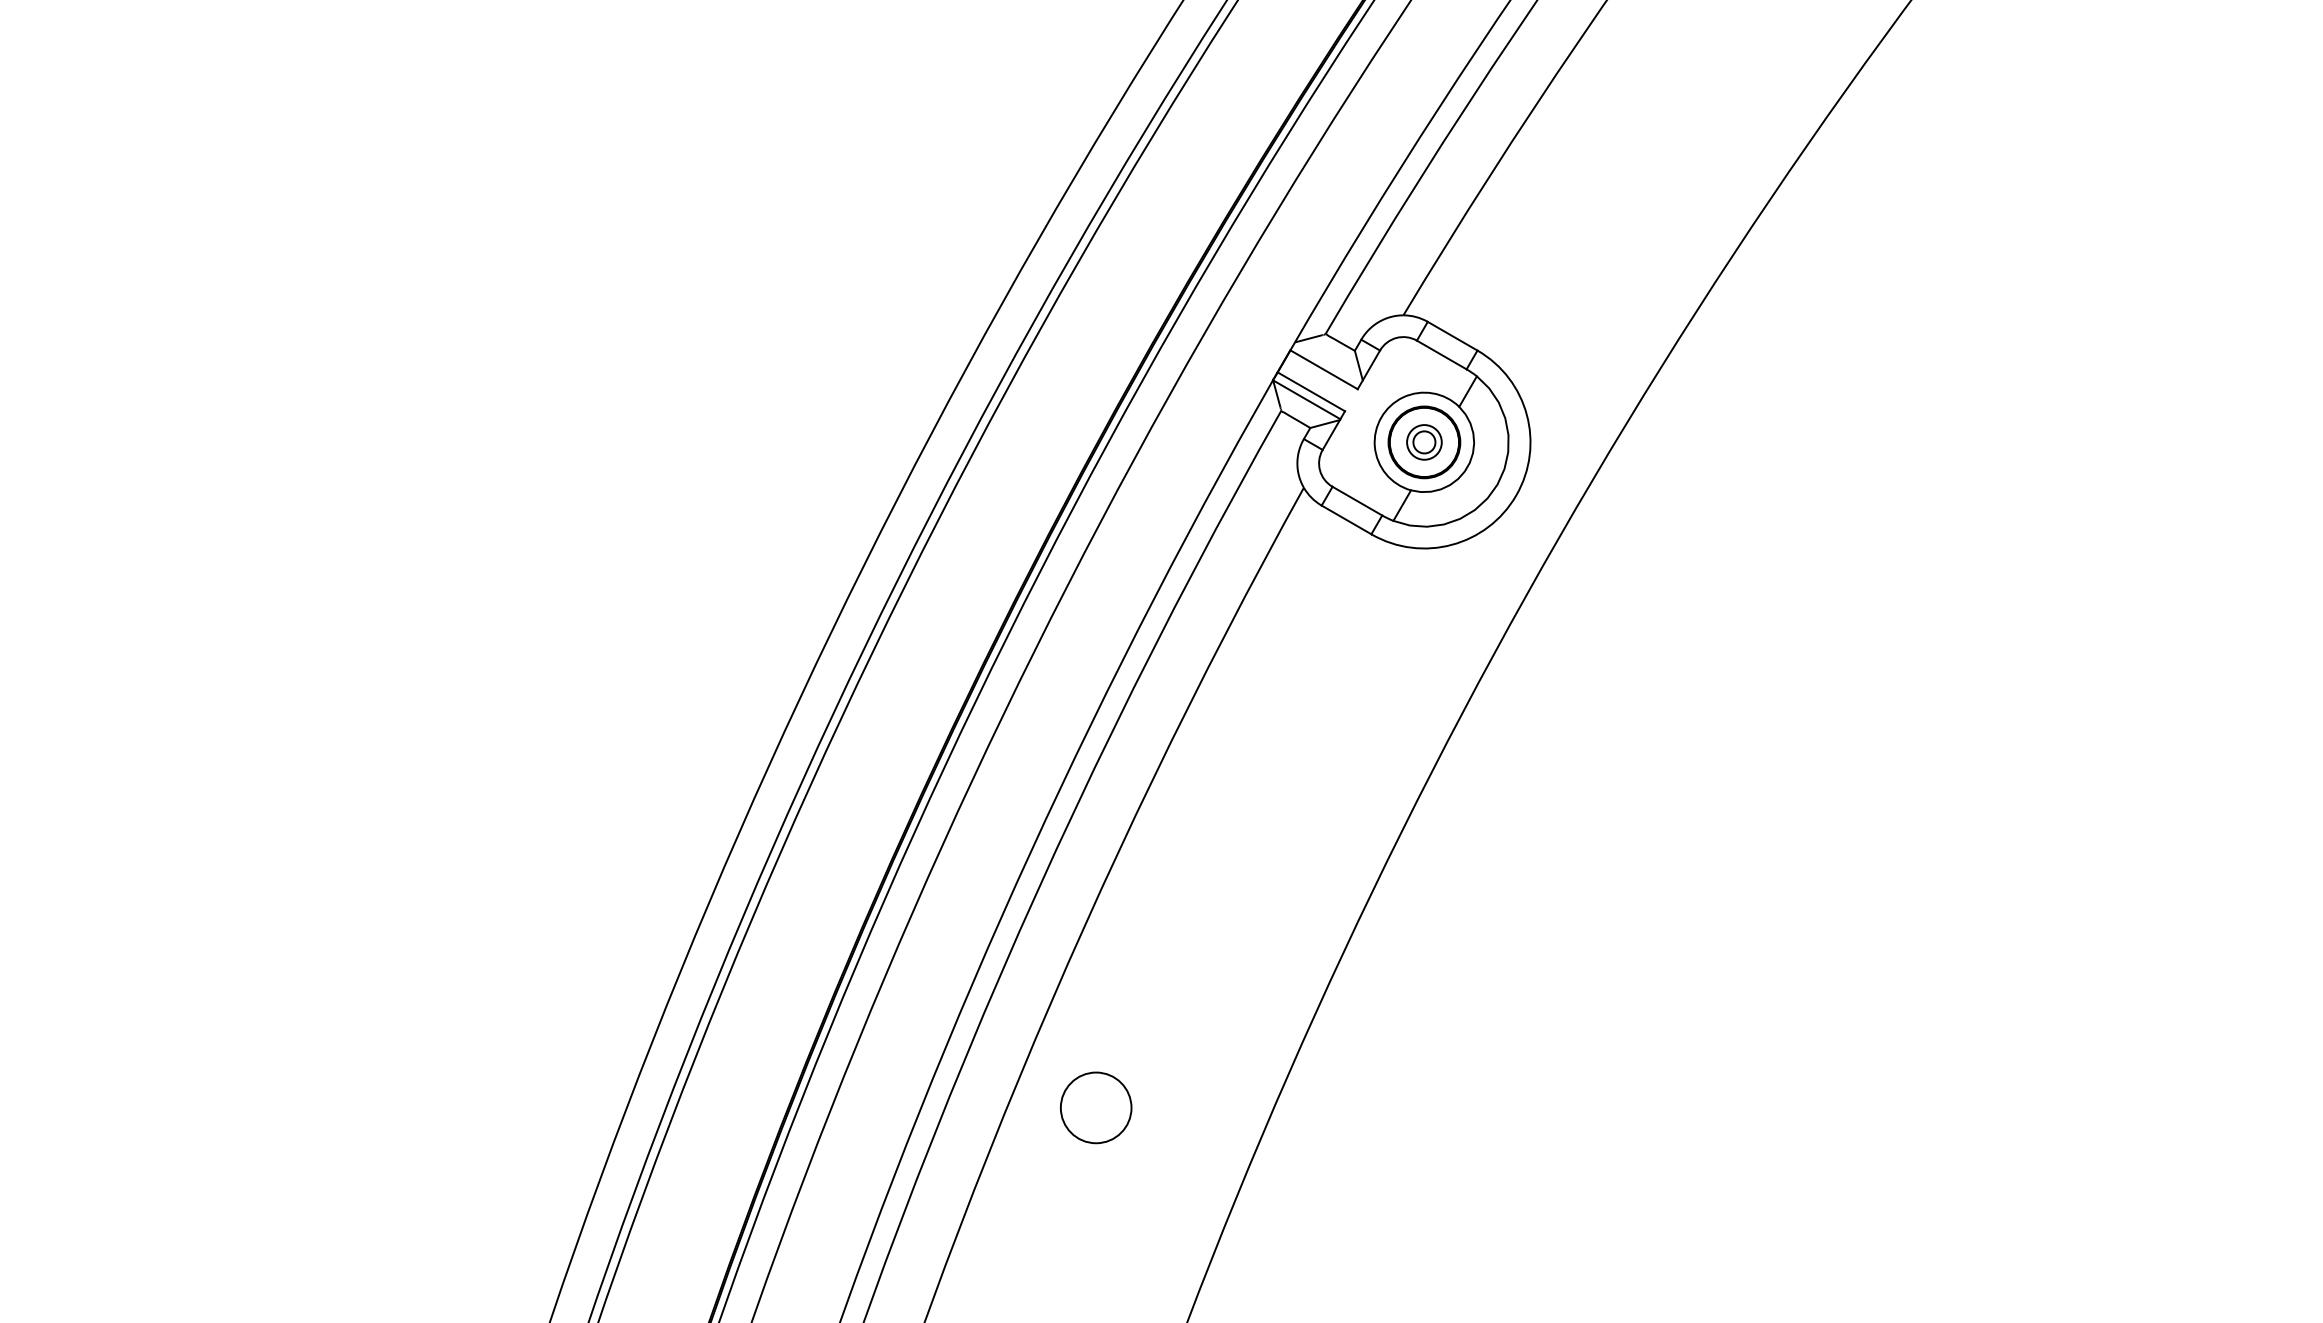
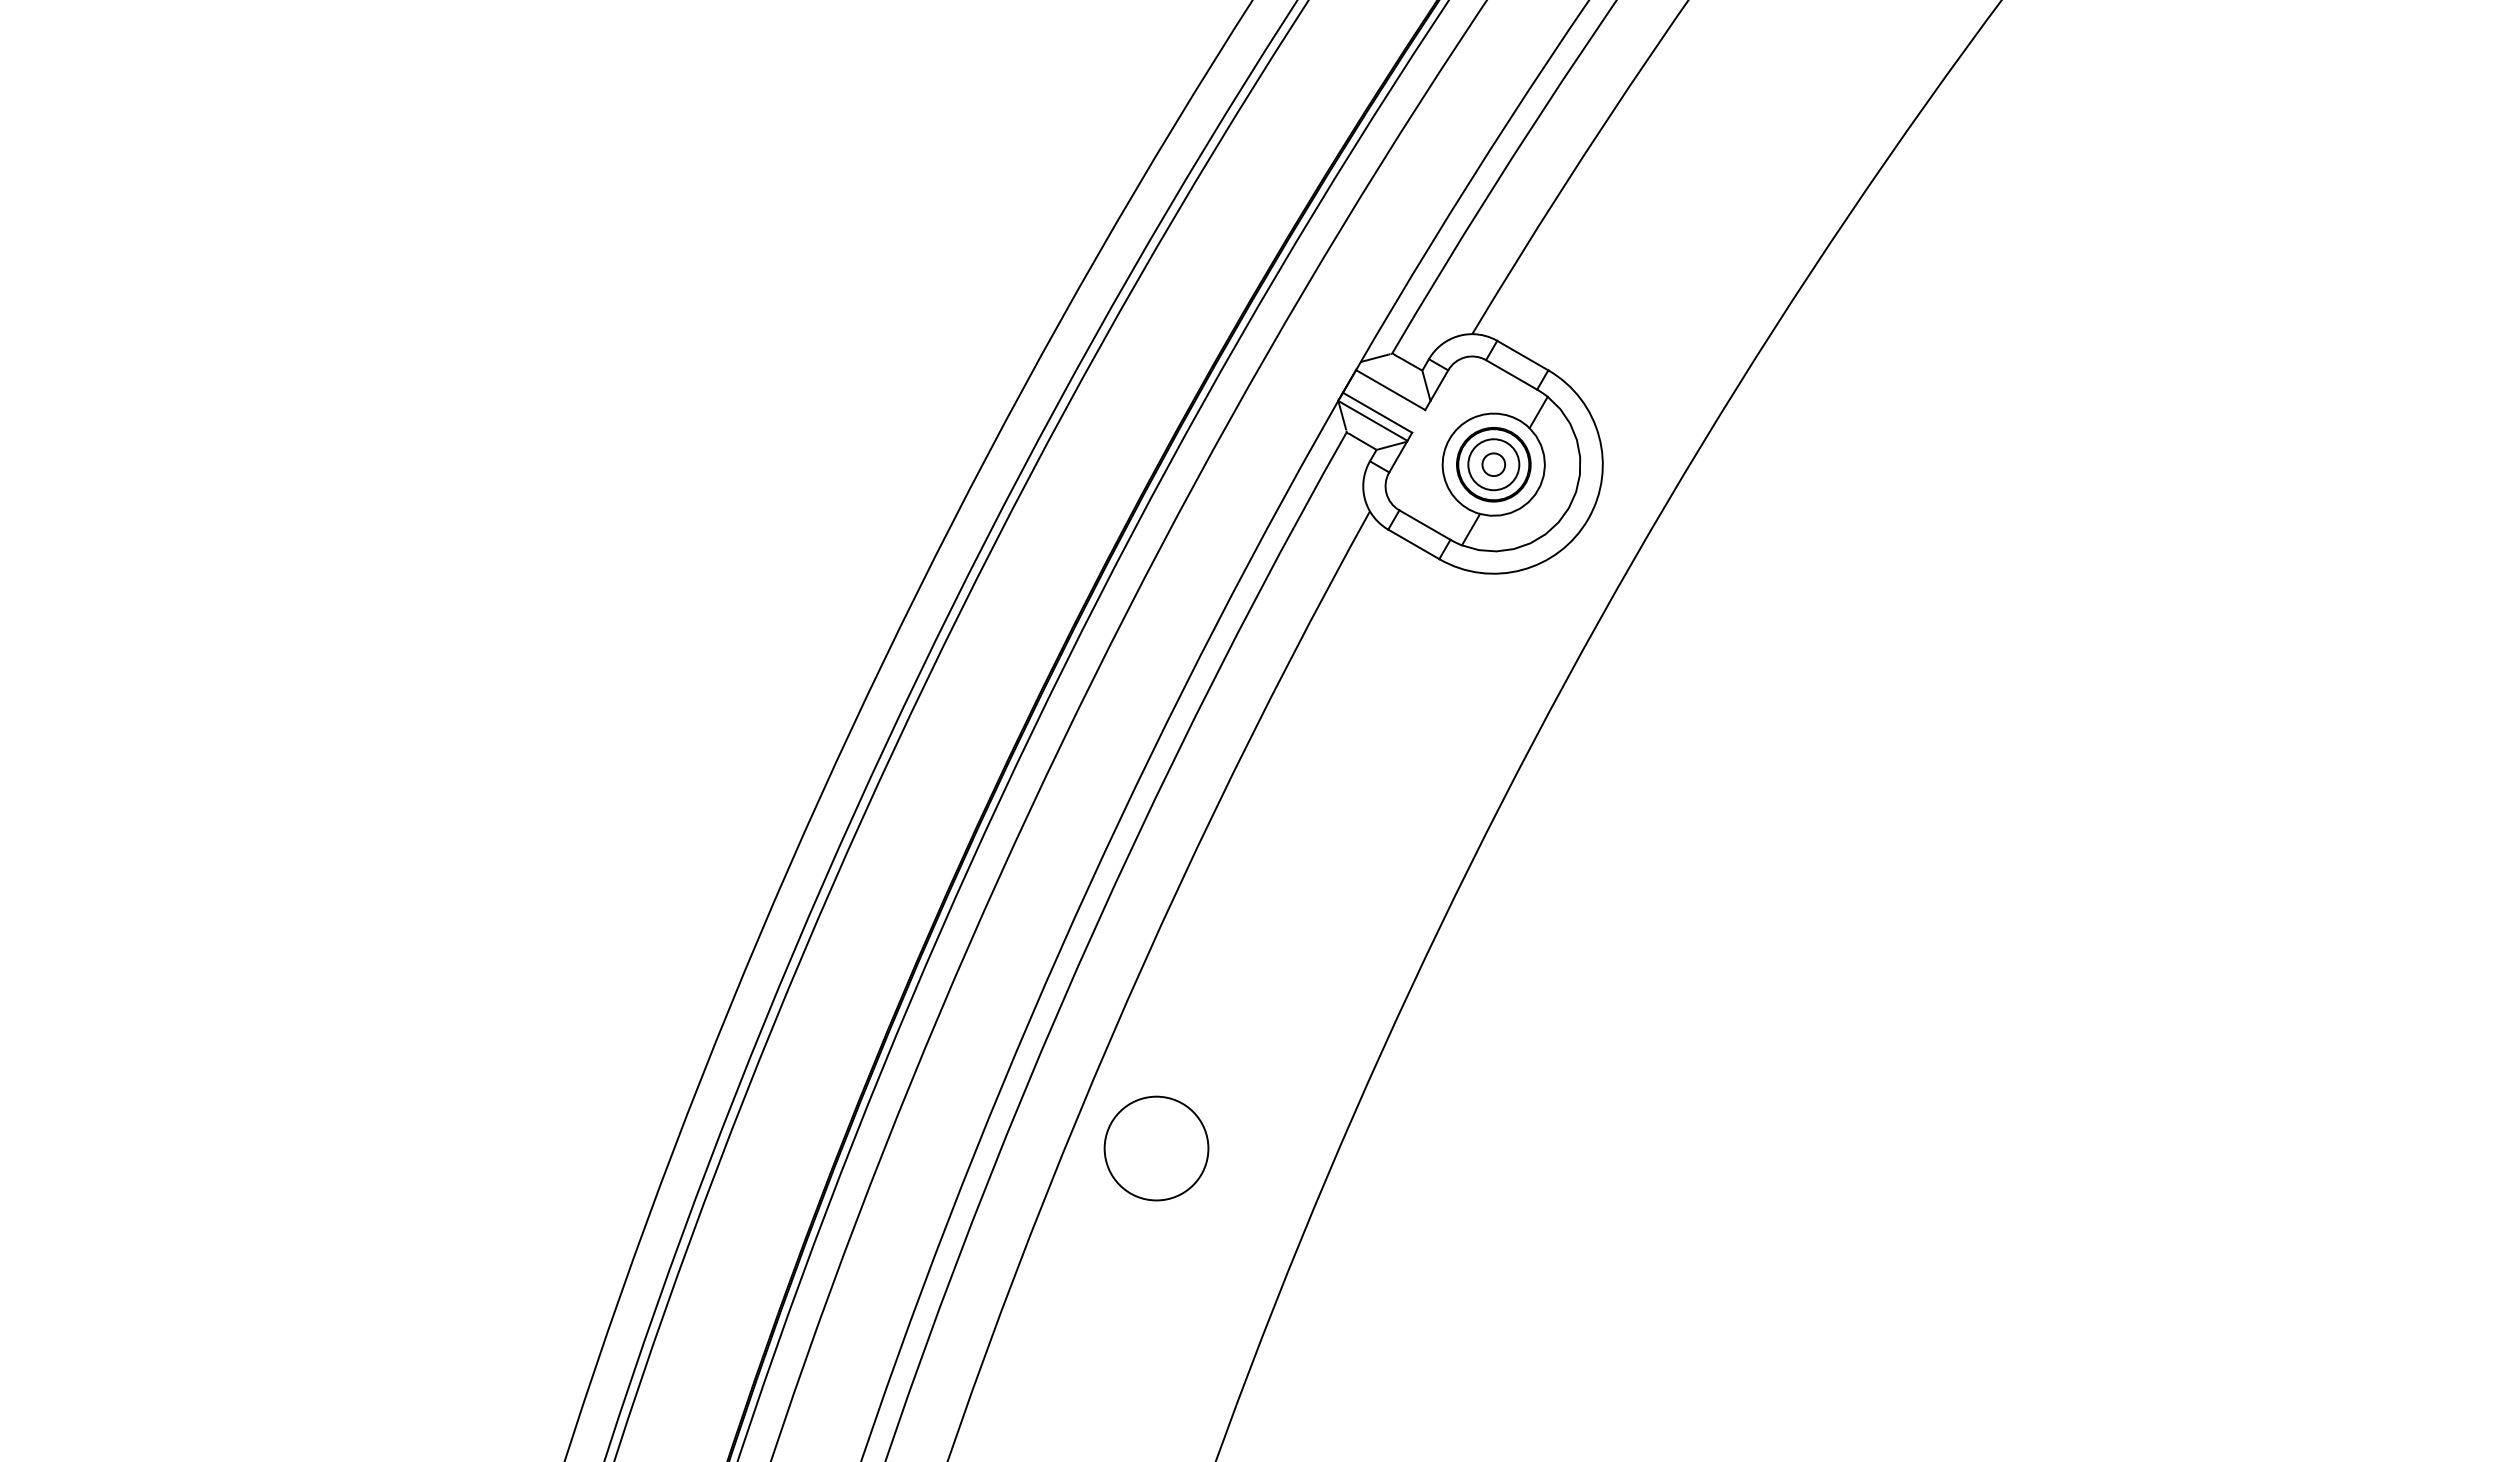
circle: (1424, 442) -> (1493, 464), size x1.43
circle: (1096, 1107) -> (1156, 1148), size x1.43

